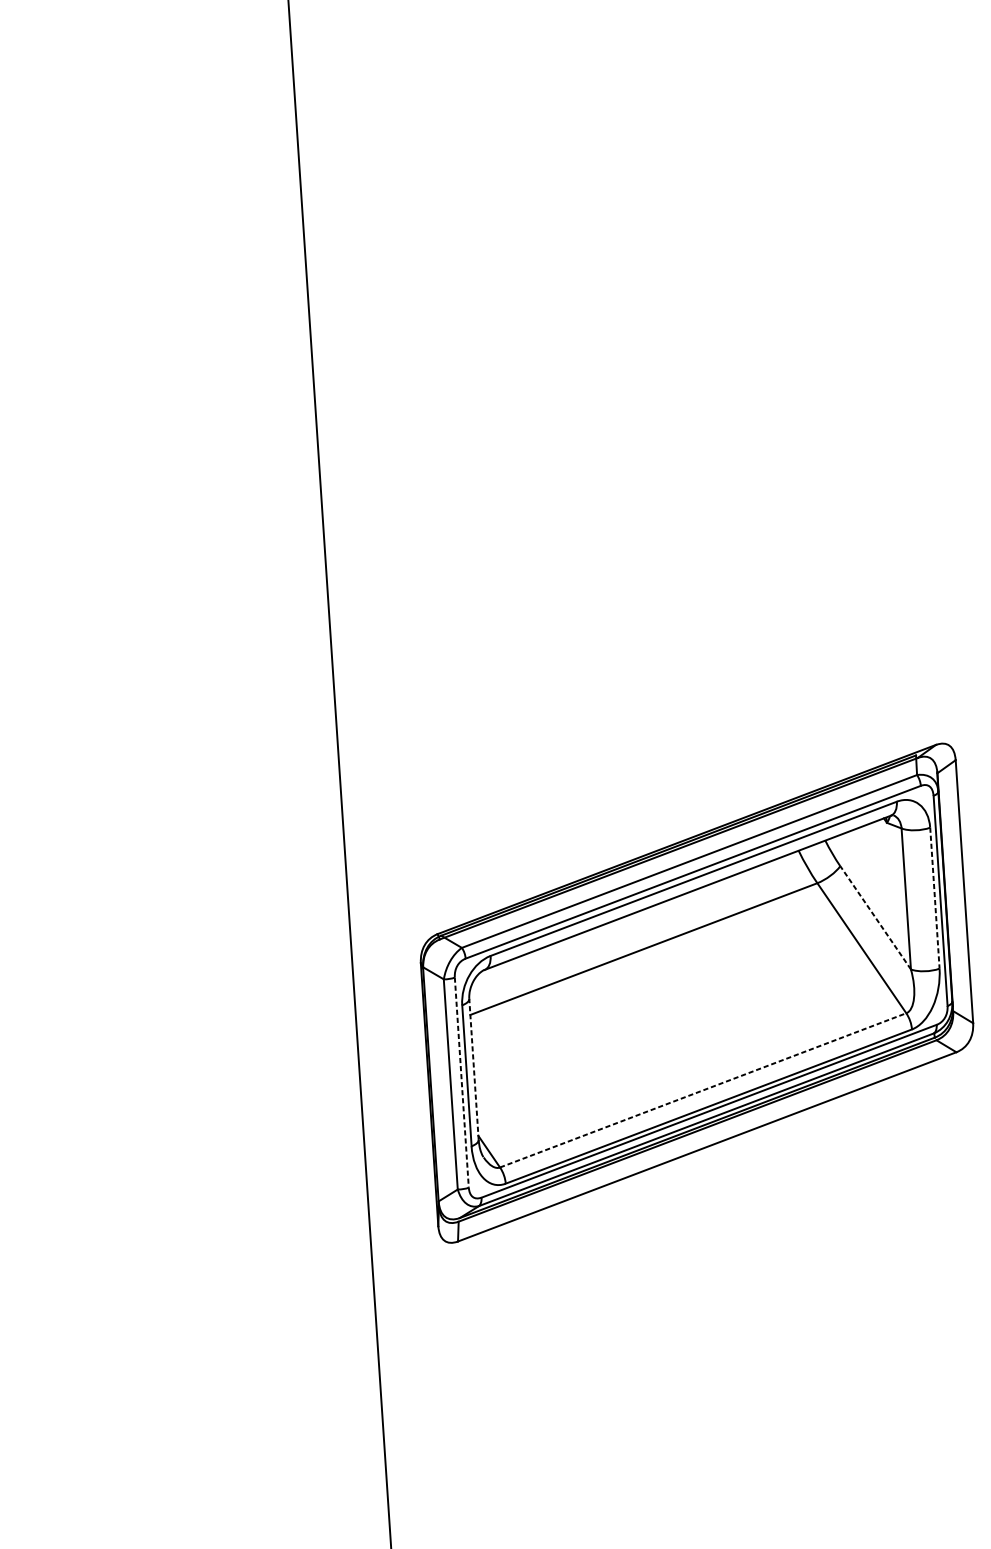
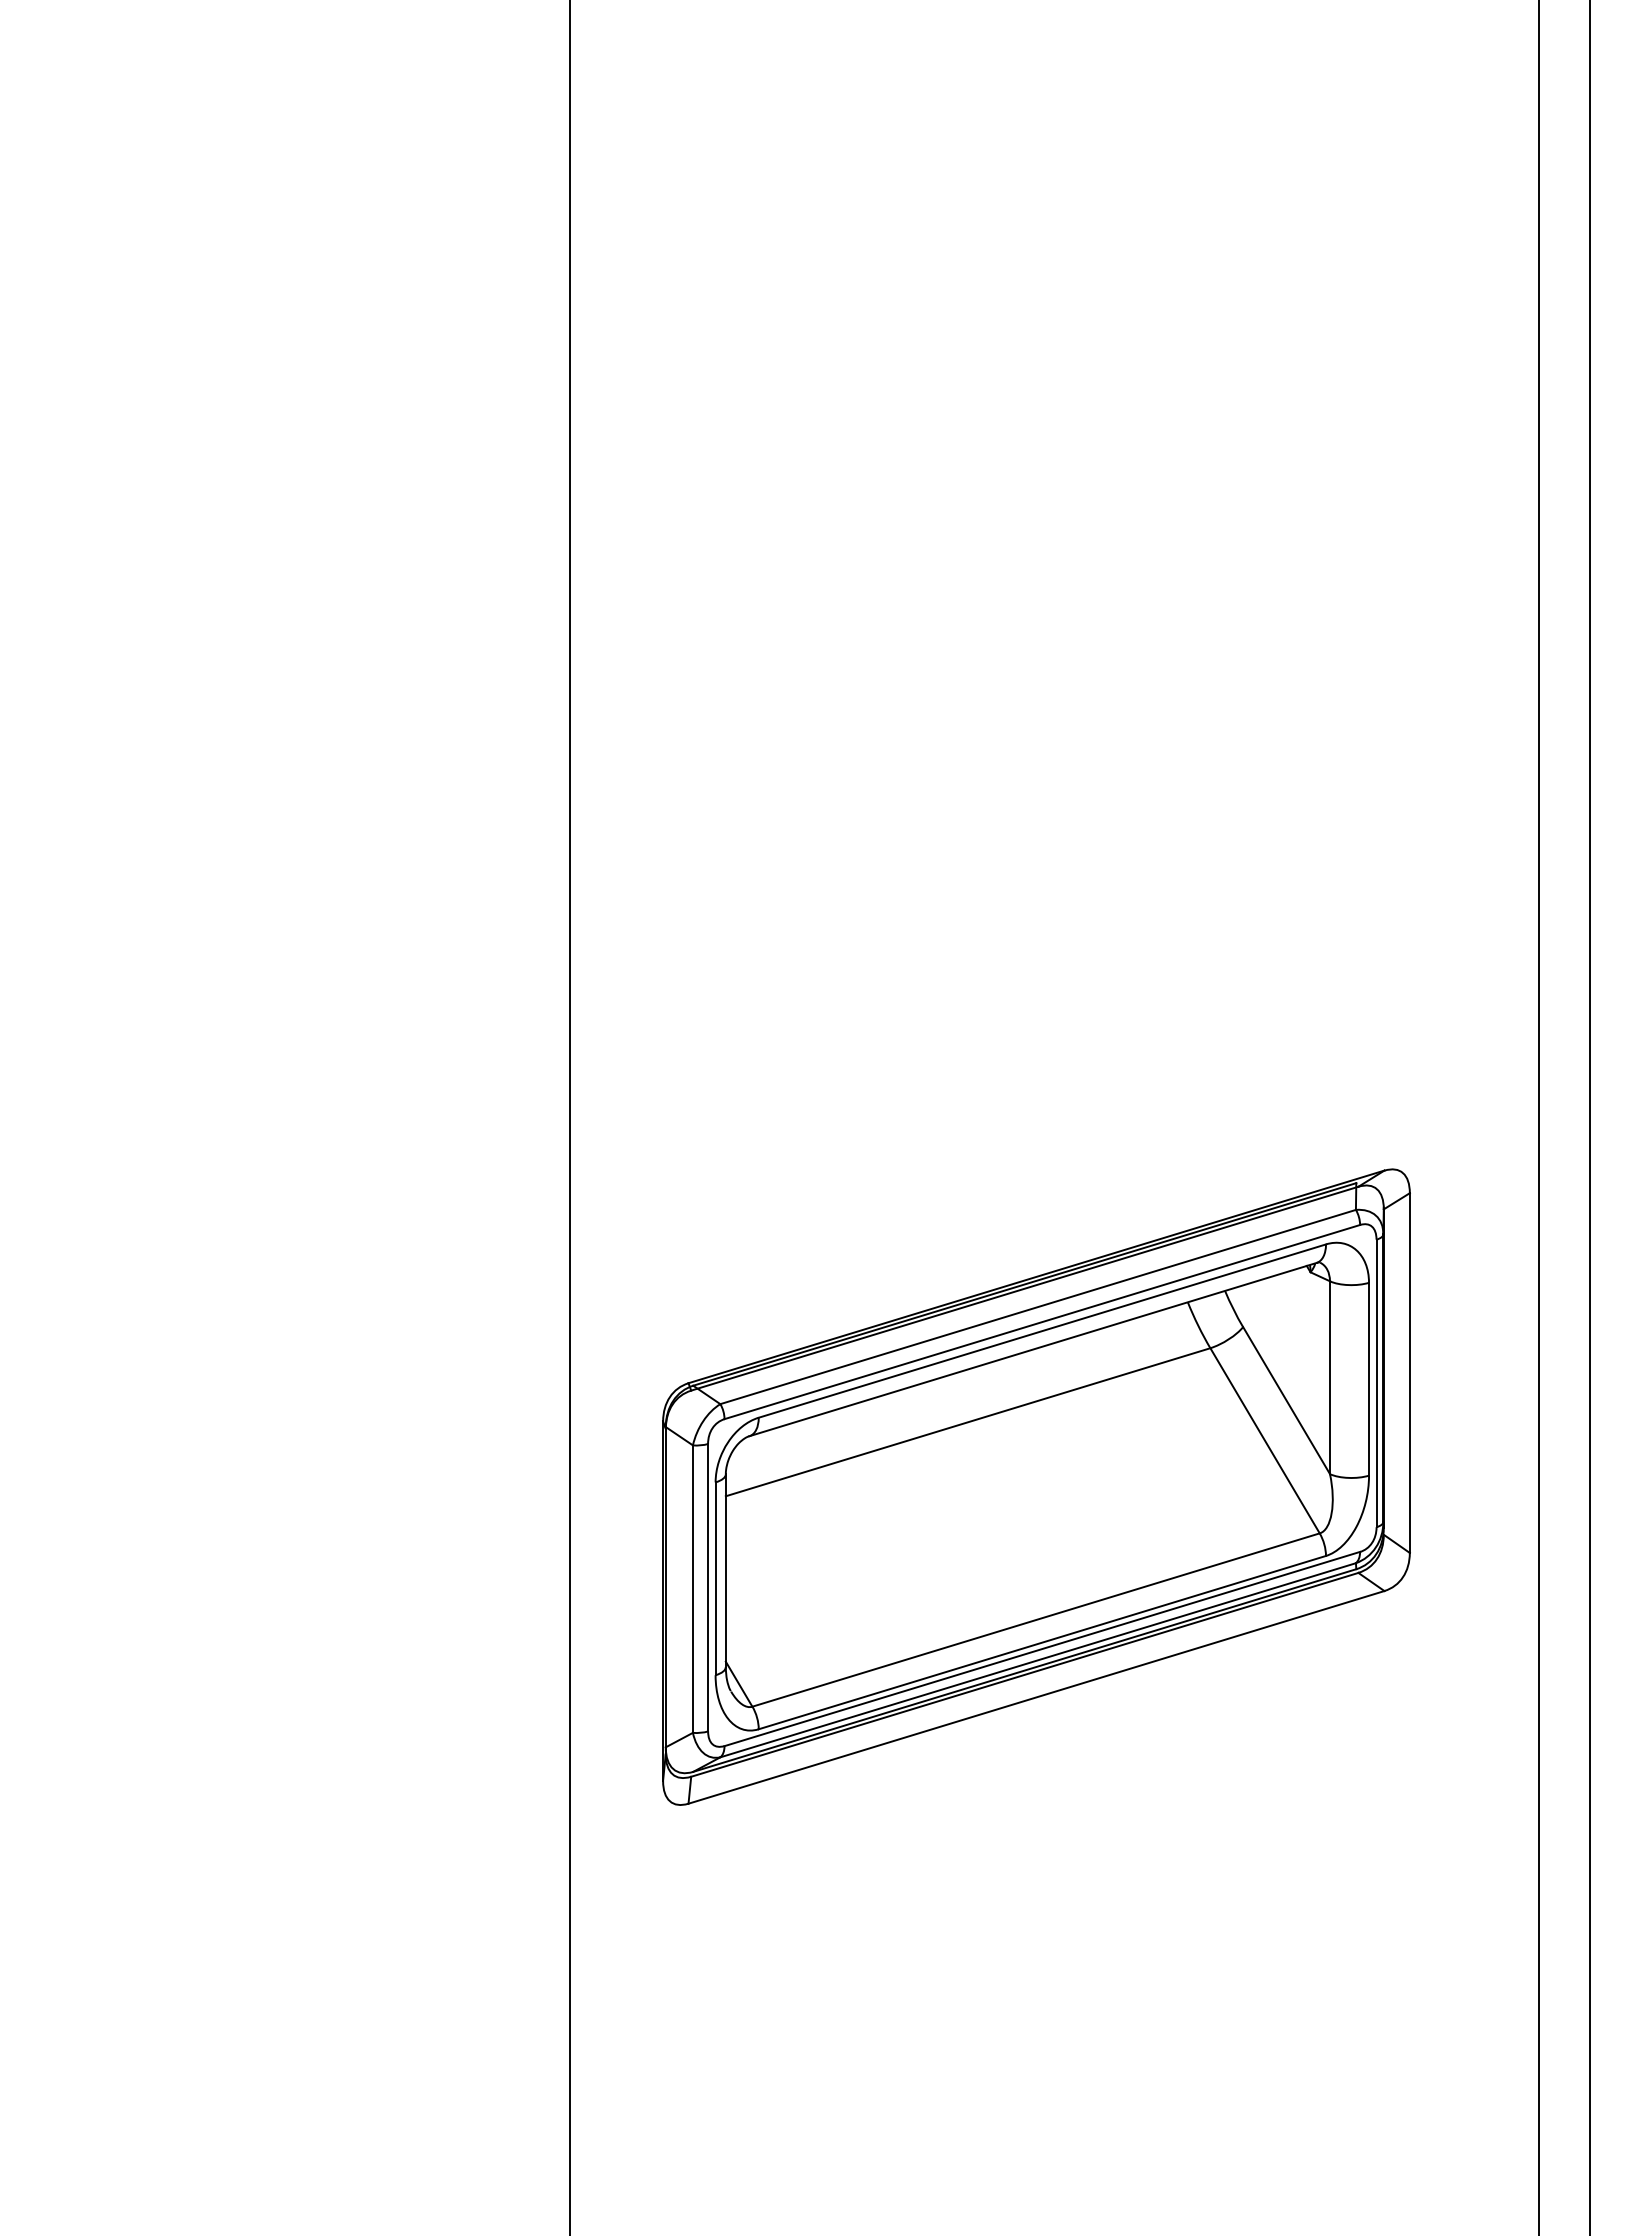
line: (935, 898) -> (1369, 1379), dashed -> solid
line: (875, 917) -> (1286, 1400), dashed -> solid
line: (473, 1069) -> (725, 1570), dashed -> solid
line: (462, 1082) -> (708, 1587), dashed -> solid
line: (703, 1090) -> (1036, 1620), dashed -> solid

